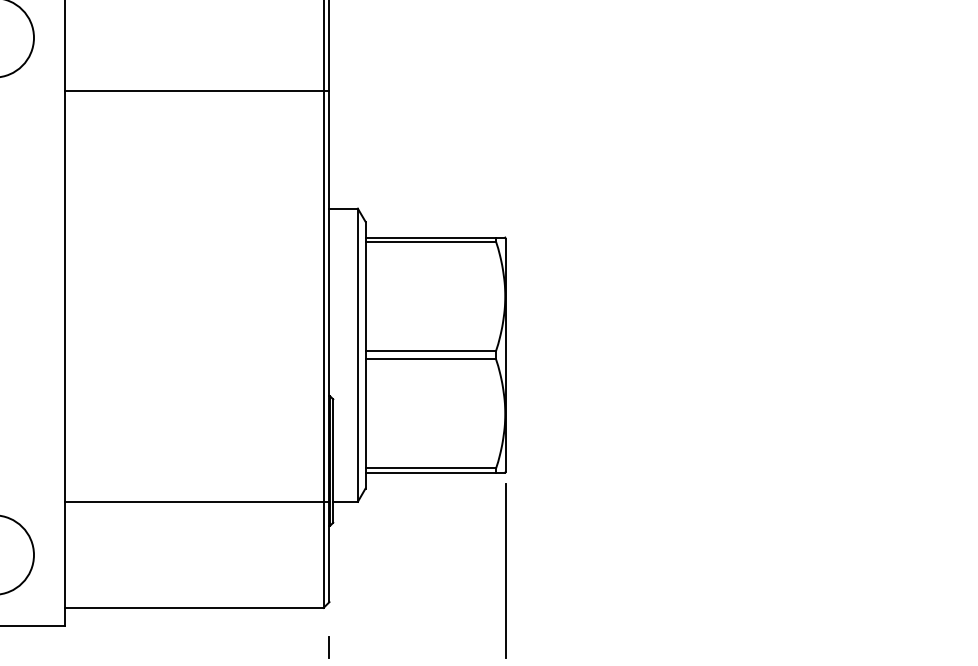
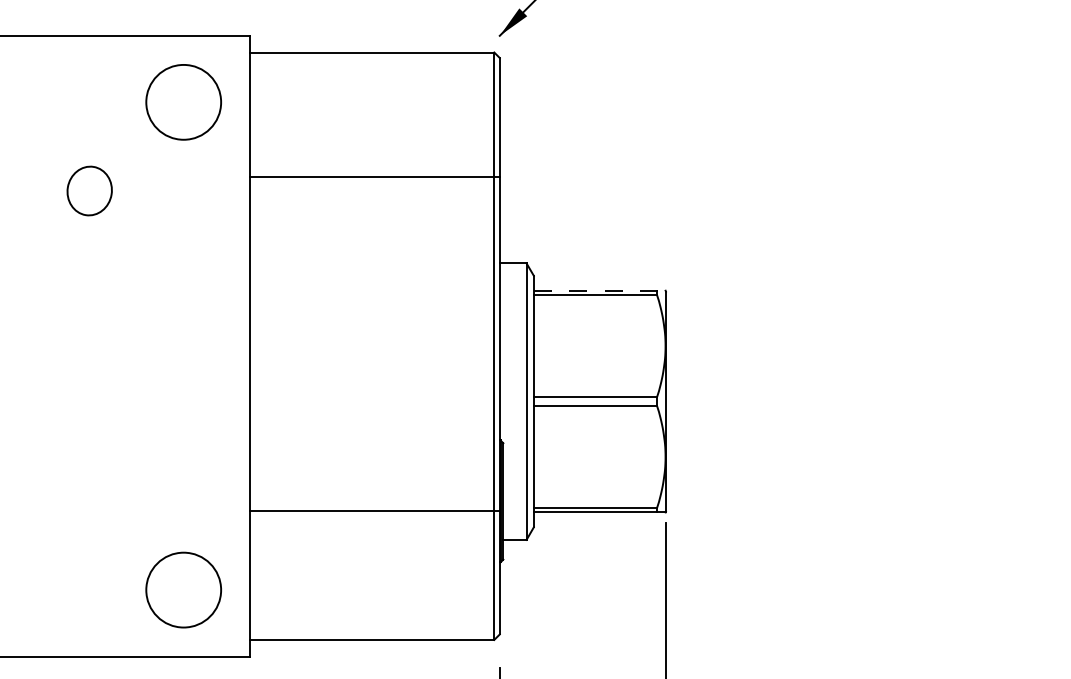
line: (196, 91) -> (374, 177), moved
line: (435, 237) -> (599, 290), solid -> dashed
line: (196, 502) -> (374, 511), moved

